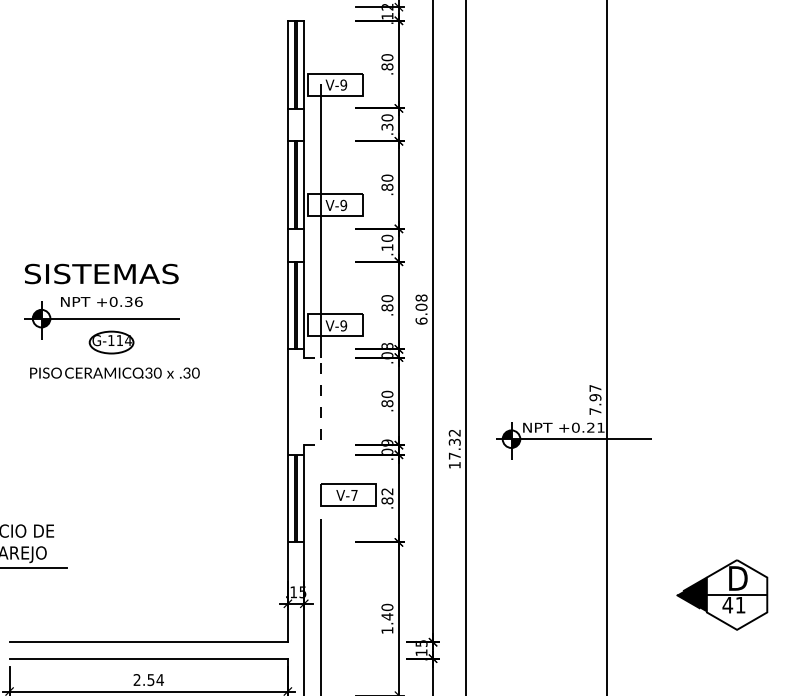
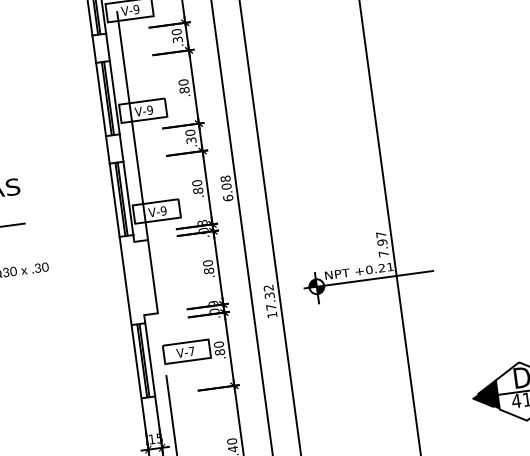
text: (387, 247) -> (191, 140), .10 -> .30
line: (320, 401) -> (152, 276), dashed -> solid
text: (387, 491) -> (219, 344), .82 -> .80

